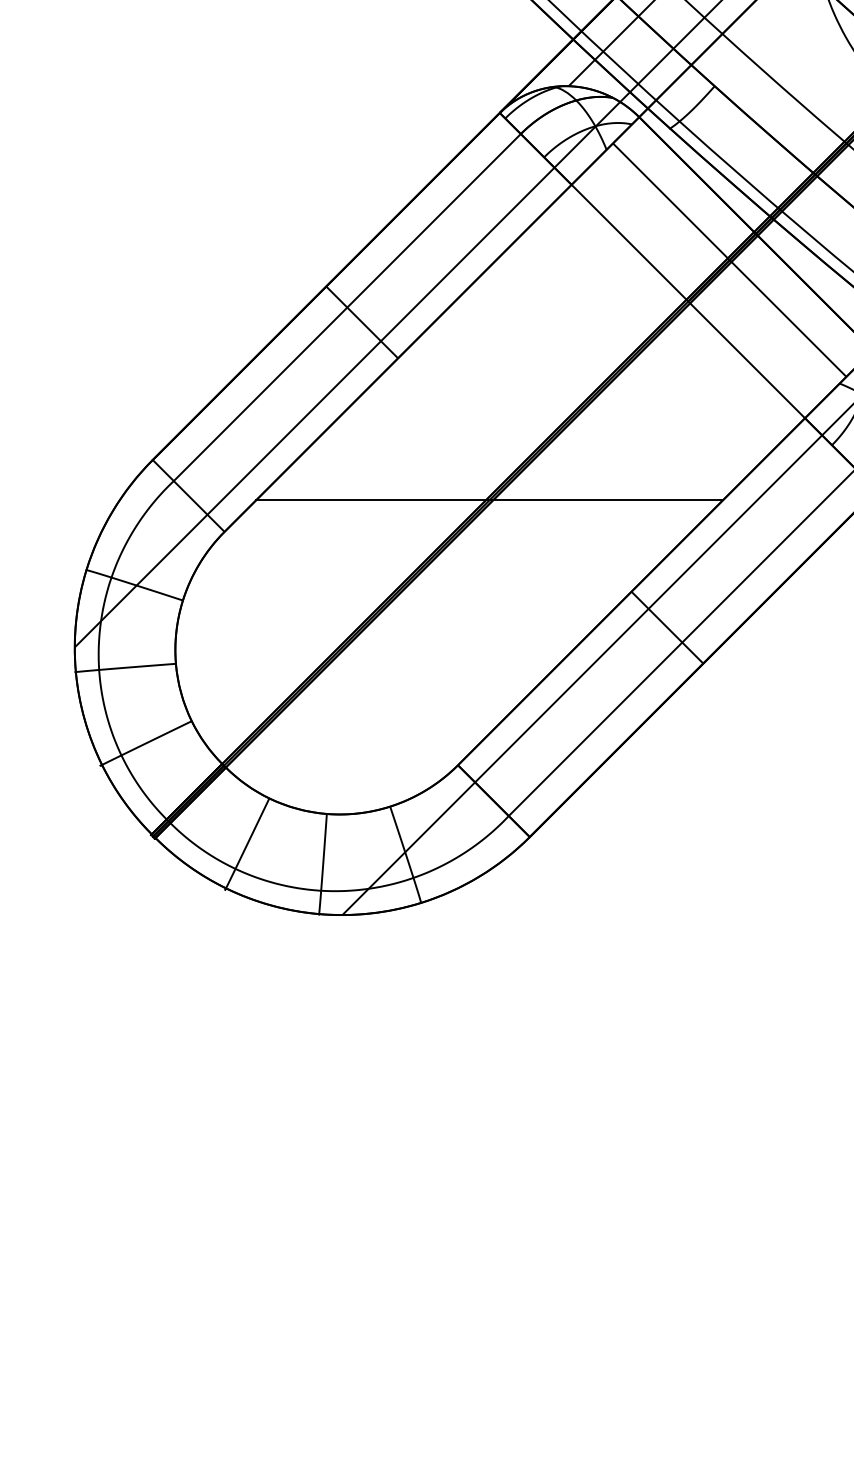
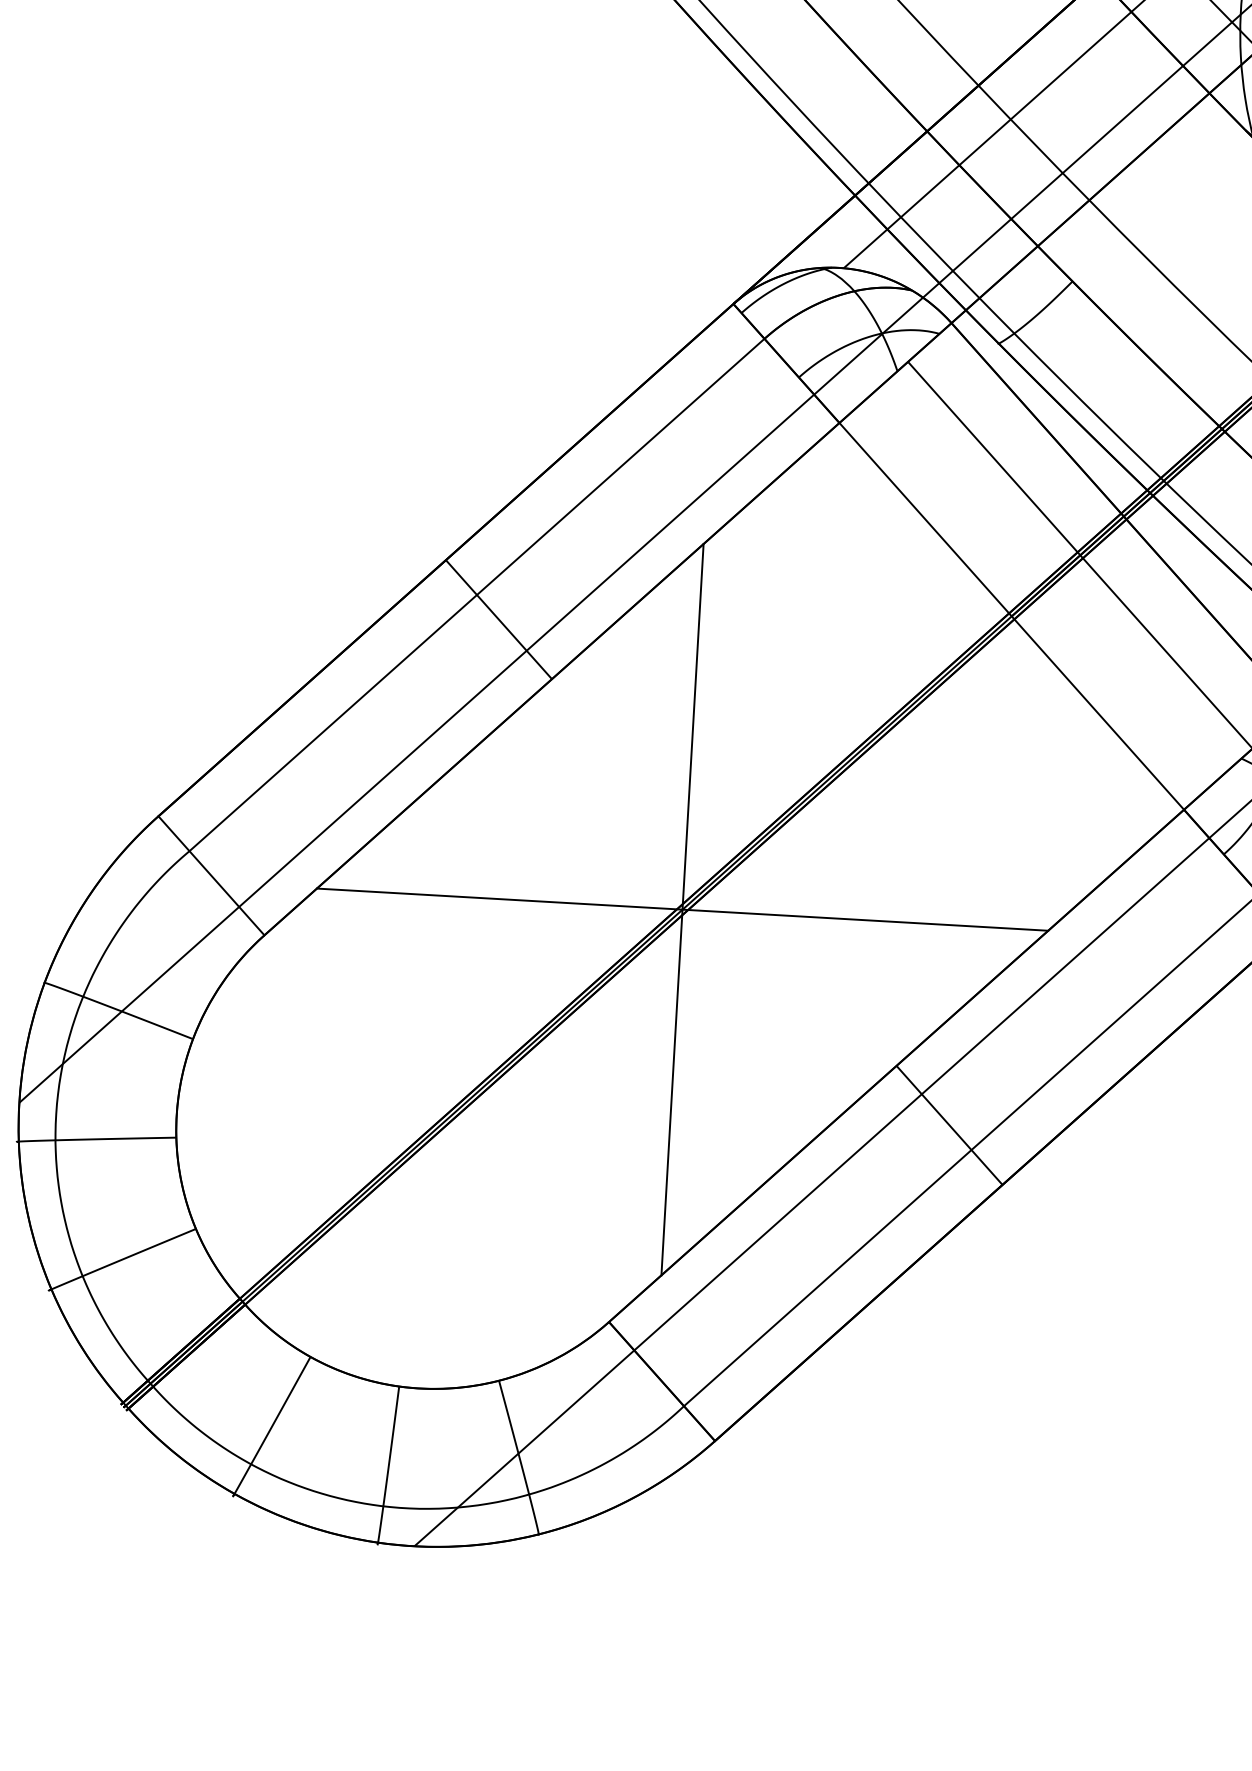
line: (489, 499) -> (682, 908), added

